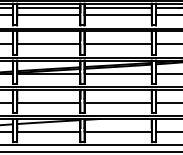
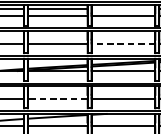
line: (117, 8) -> (122, 9), removed
line: (118, 44) -> (123, 43), solid -> dashed
line: (48, 102) -> (57, 98), solid -> dashed

